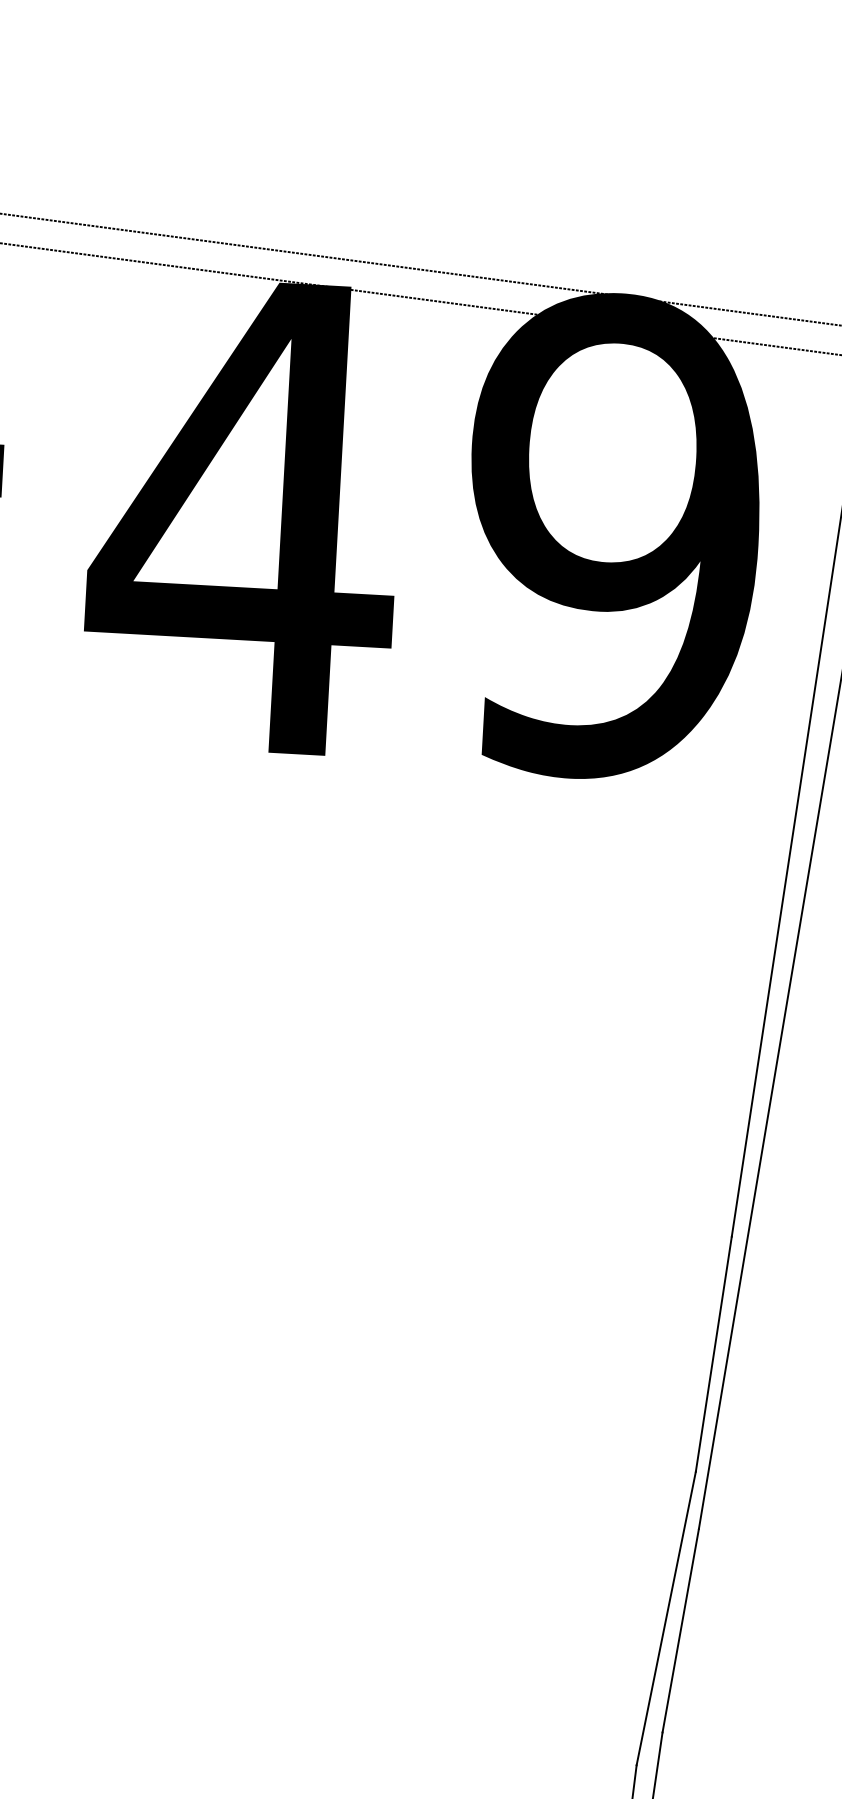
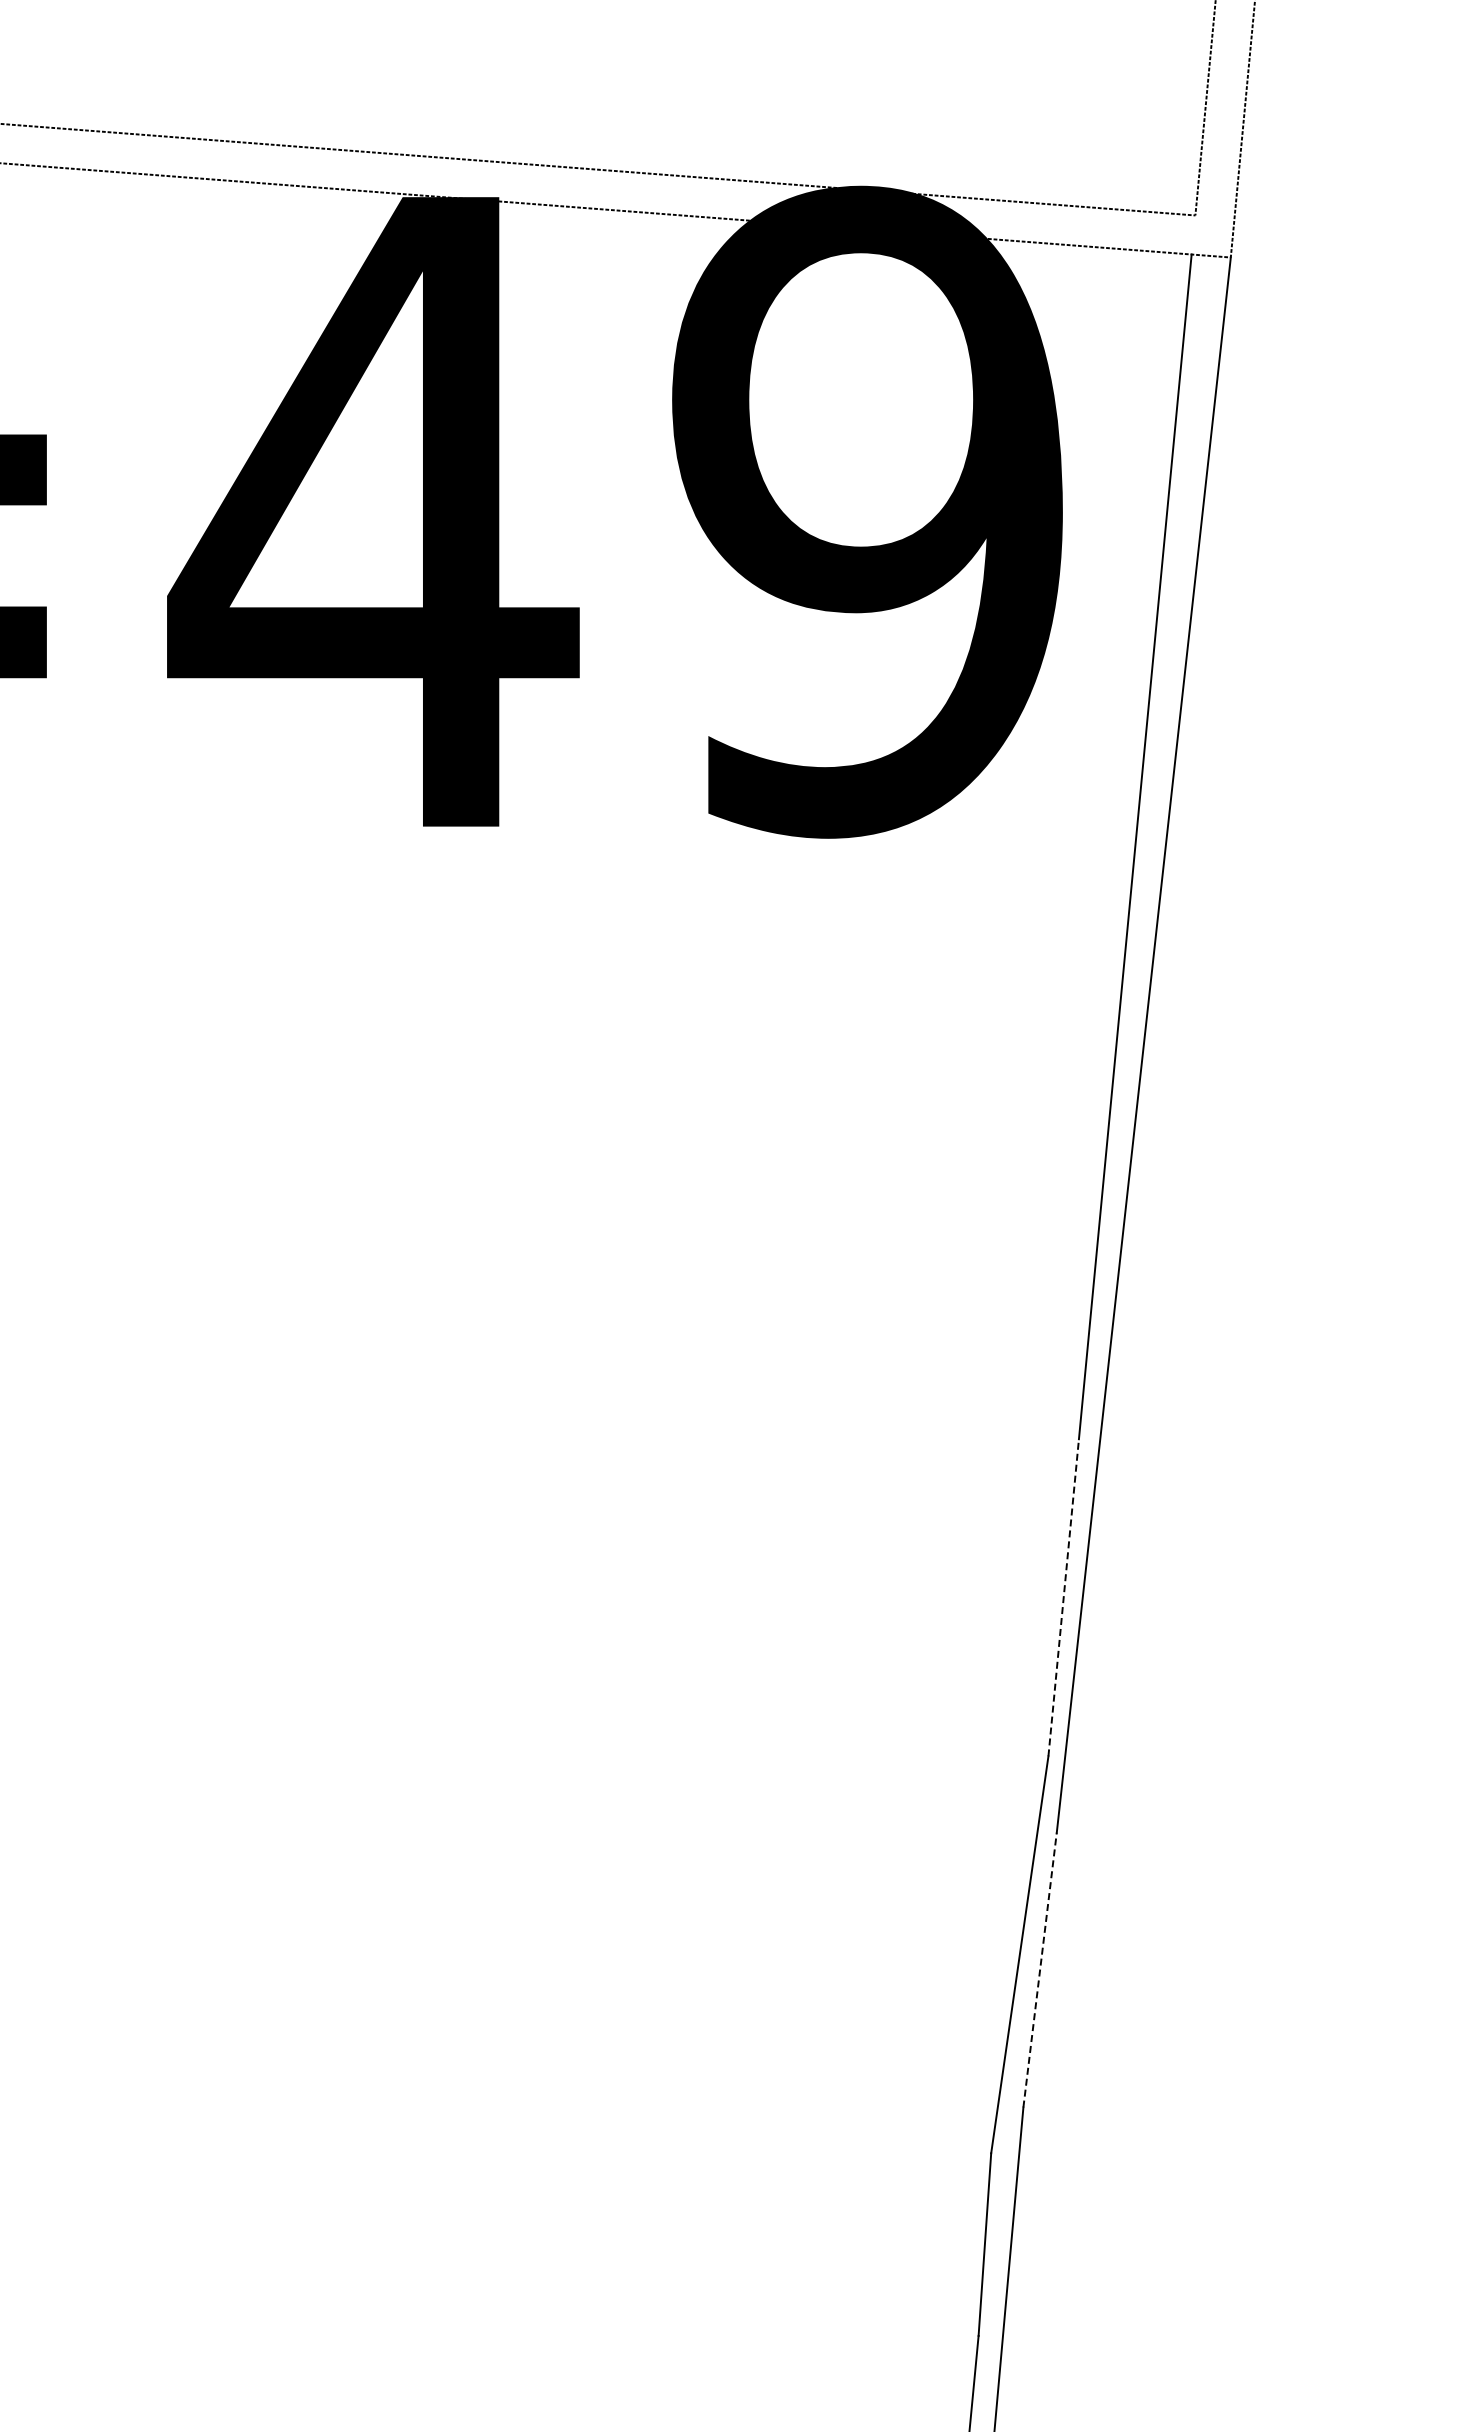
line: (713, 1353) -> (1063, 1597), solid -> dashed
line: (681, 1630) -> (1040, 1969), solid -> dashed

